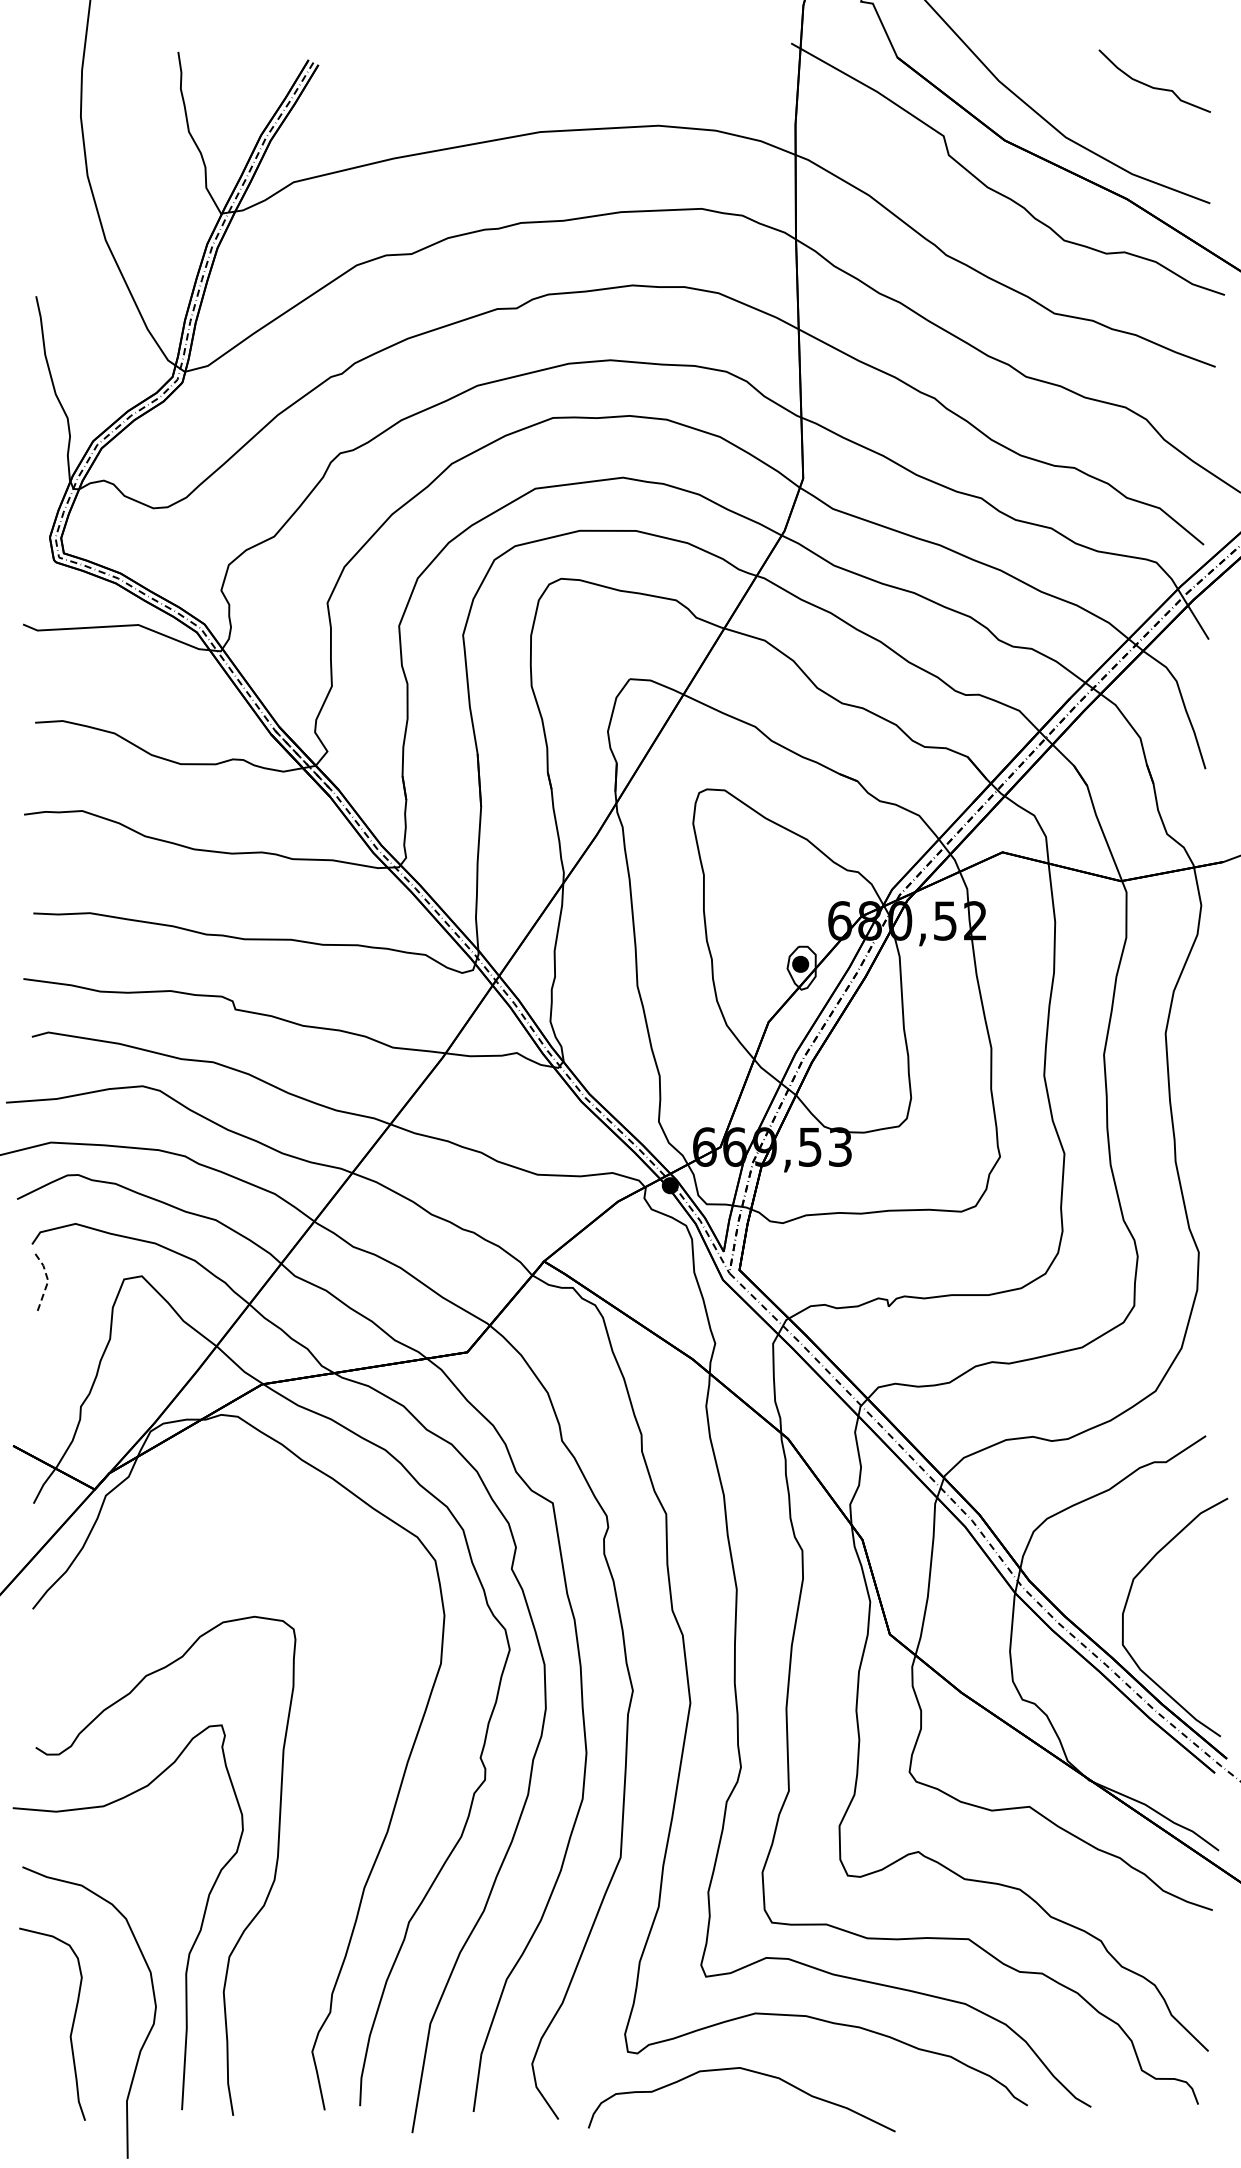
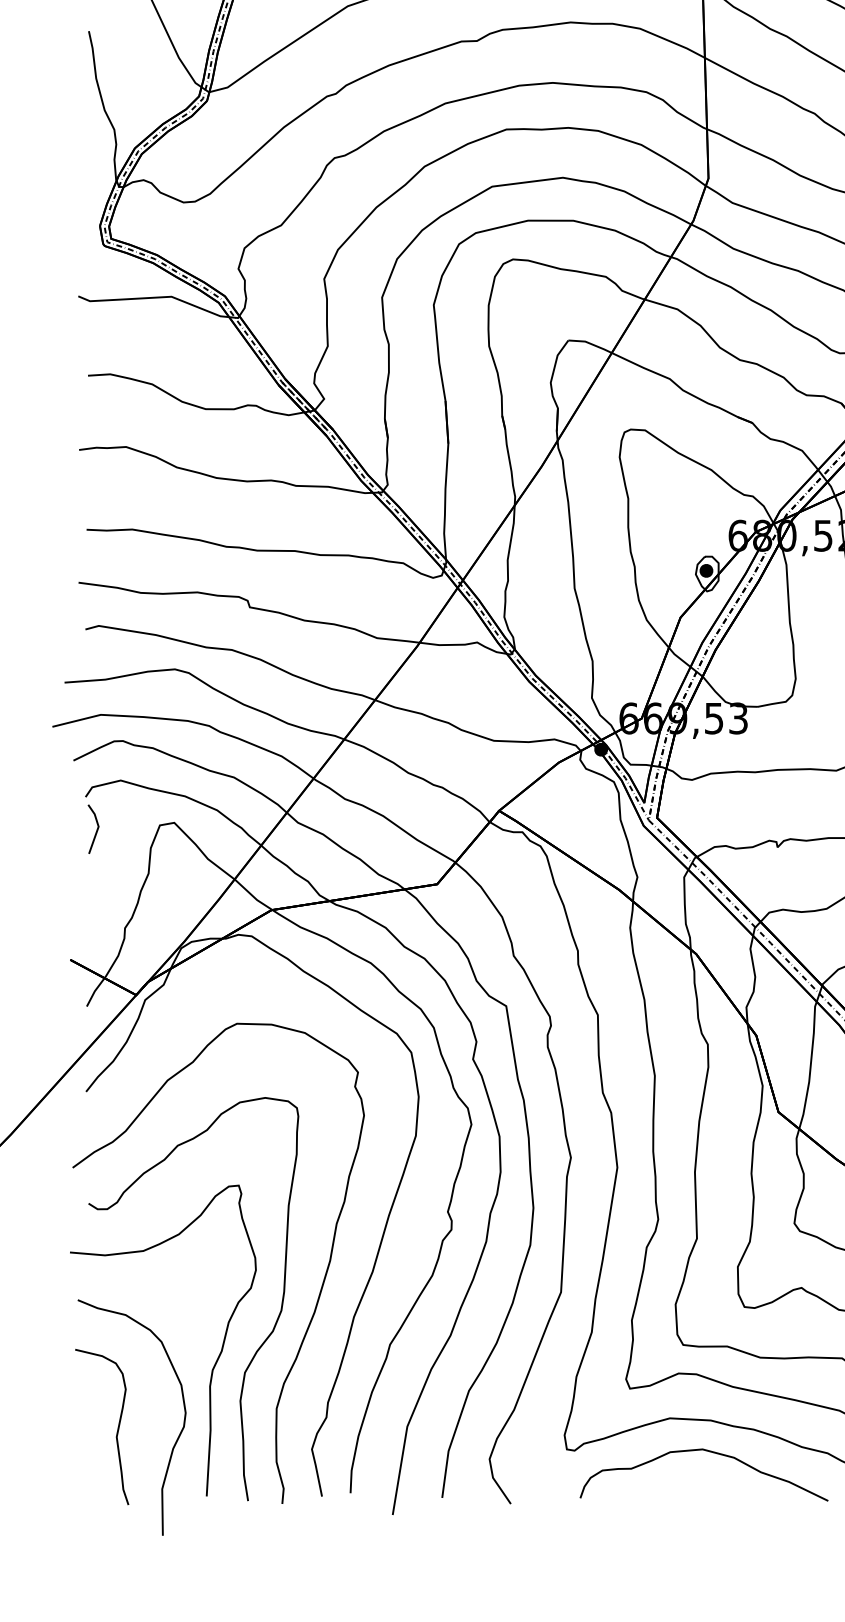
line: (47, 1282) -> (98, 827), dashed -> solid
curve: (320, 1861) -> (318, 1295), added
curve: (748, 2071) -> (709, 1452), moved

